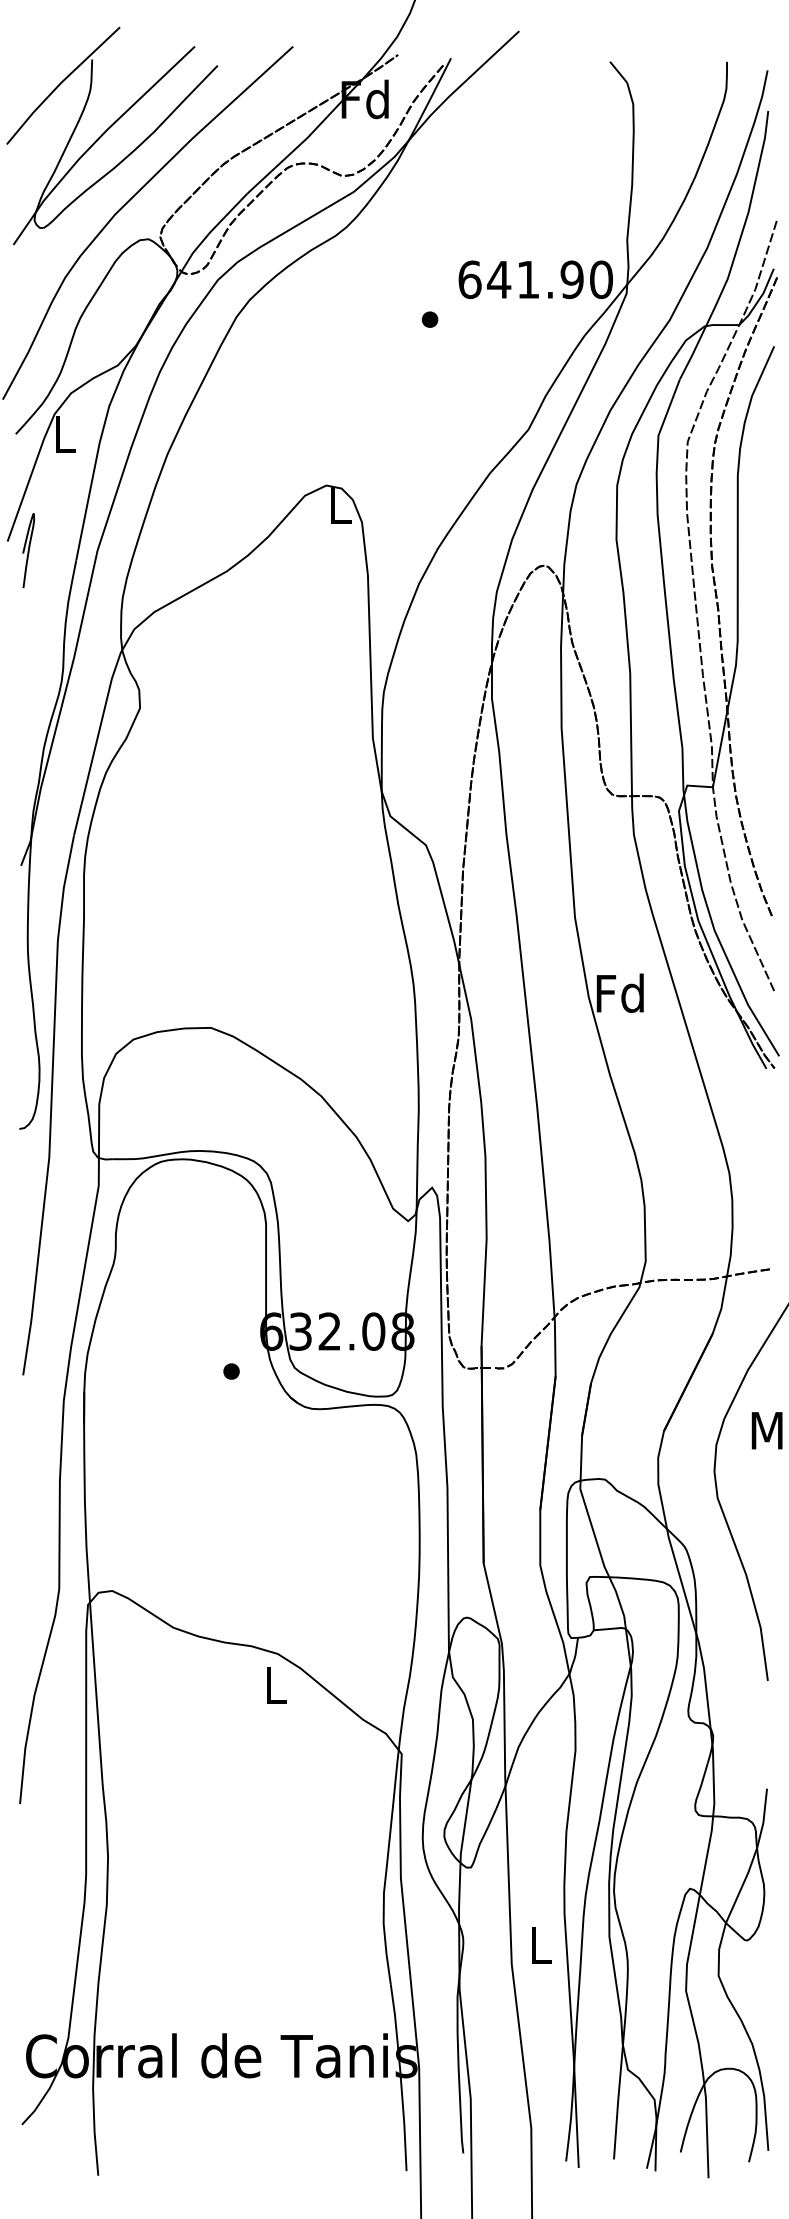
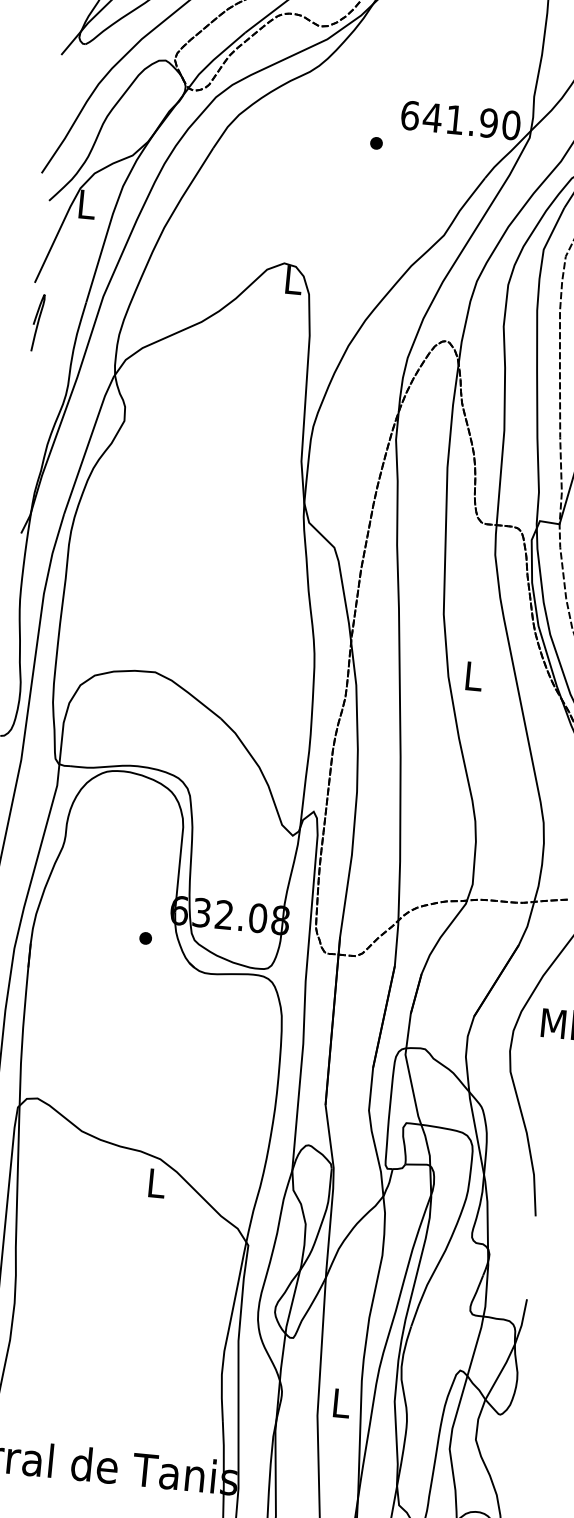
curve: (28, 550) -> (37, 322), moved
text: (619, 992) -> (472, 675), Fd -> L

